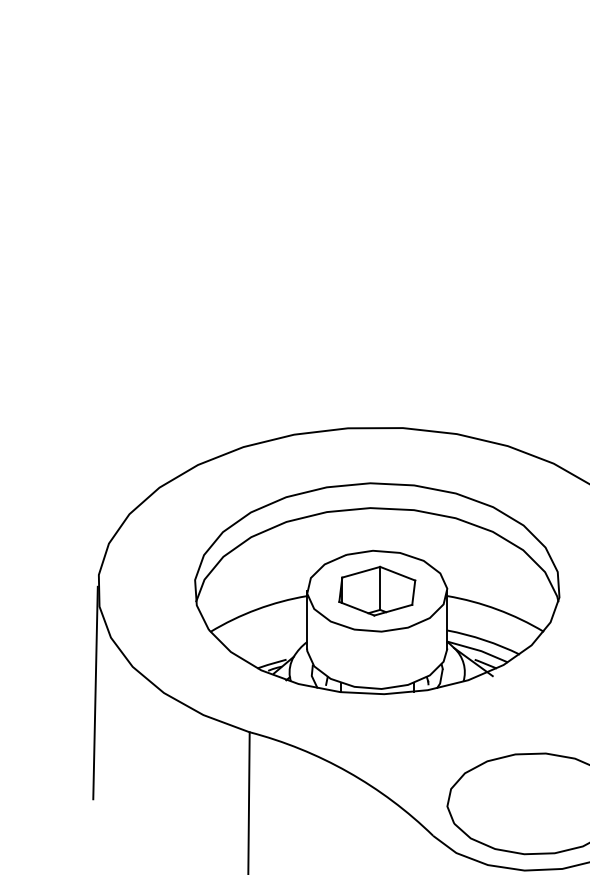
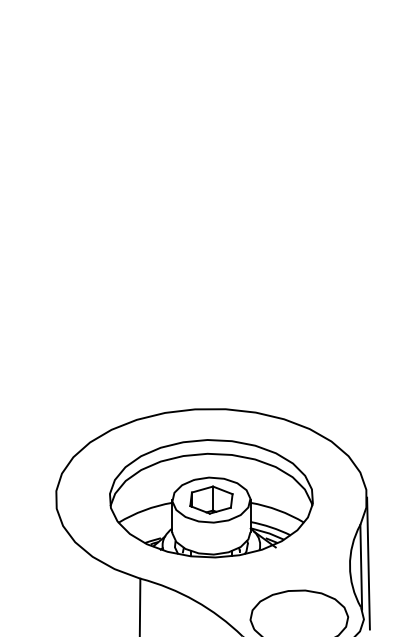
line: (95, 692) -> (54, 556), removed

